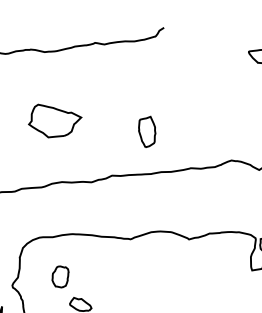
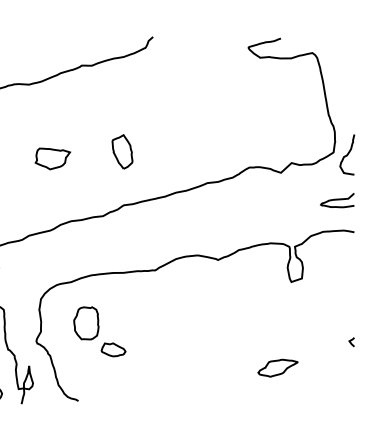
part: (54, 122) -> (52, 158), size x0.62
part: (147, 131) -> (122, 151), moved
part: (60, 276) -> (86, 323), size x1.43

